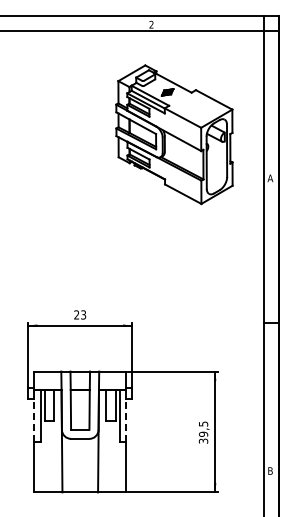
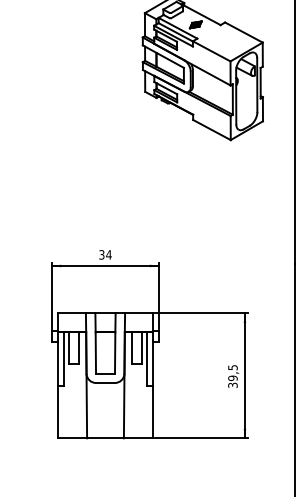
text: (80, 314) -> (105, 254), 23 -> 34
line: (34, 420) -> (58, 363), dashed -> solid
line: (126, 420) -> (153, 363), dashed -> solid

